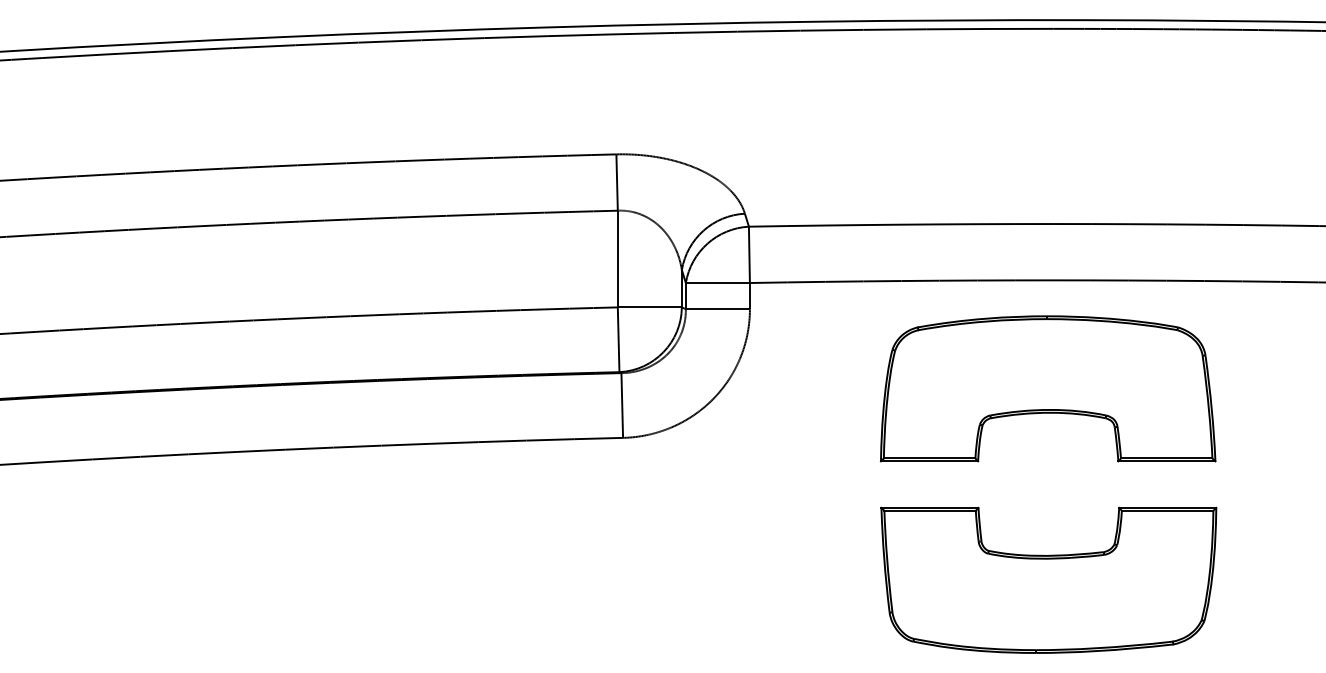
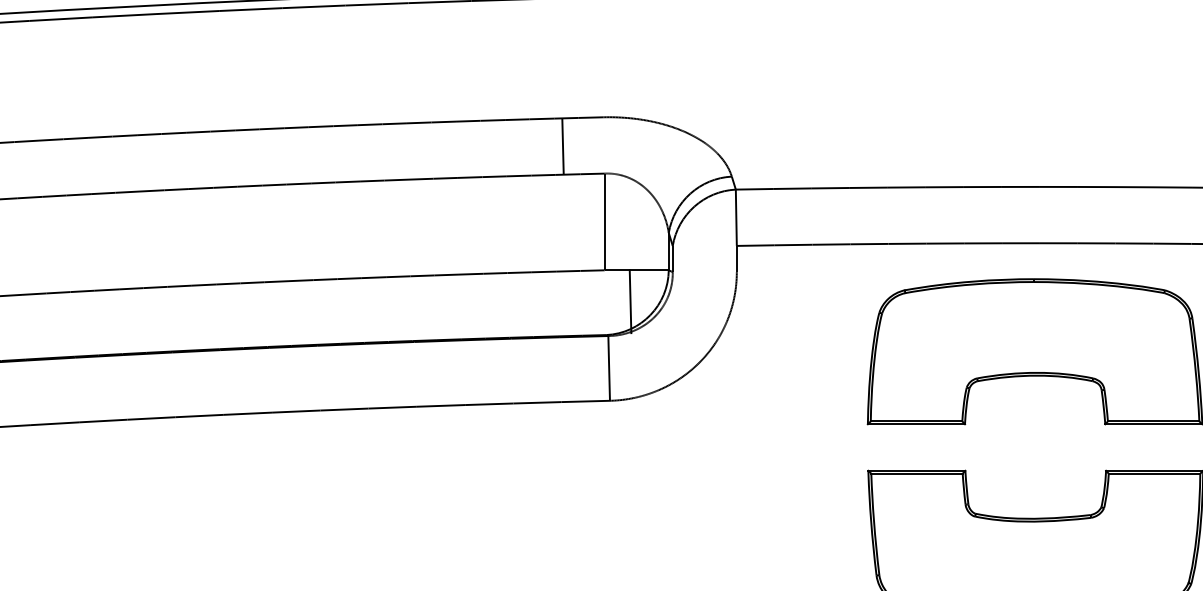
line: (616, 182) -> (562, 146), moved
line: (717, 283) -> (704, 246), removed
line: (717, 309) -> (704, 272), removed
line: (618, 339) -> (630, 301), moved

